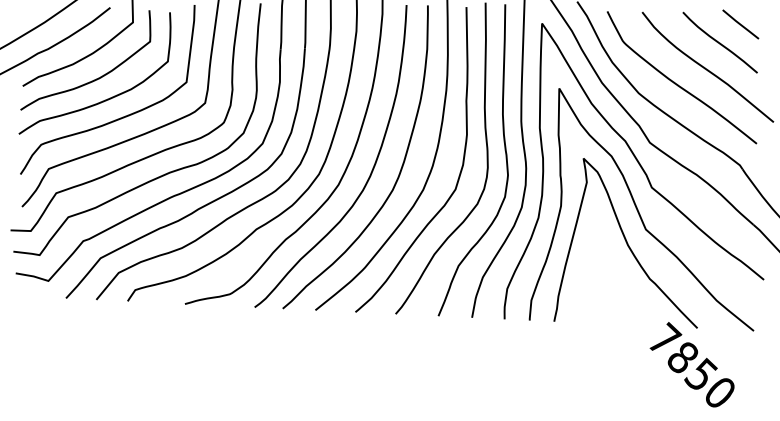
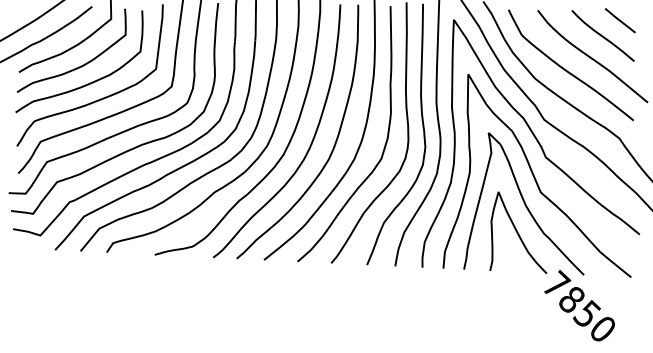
part: (619, 277) -> (518, 232), added

